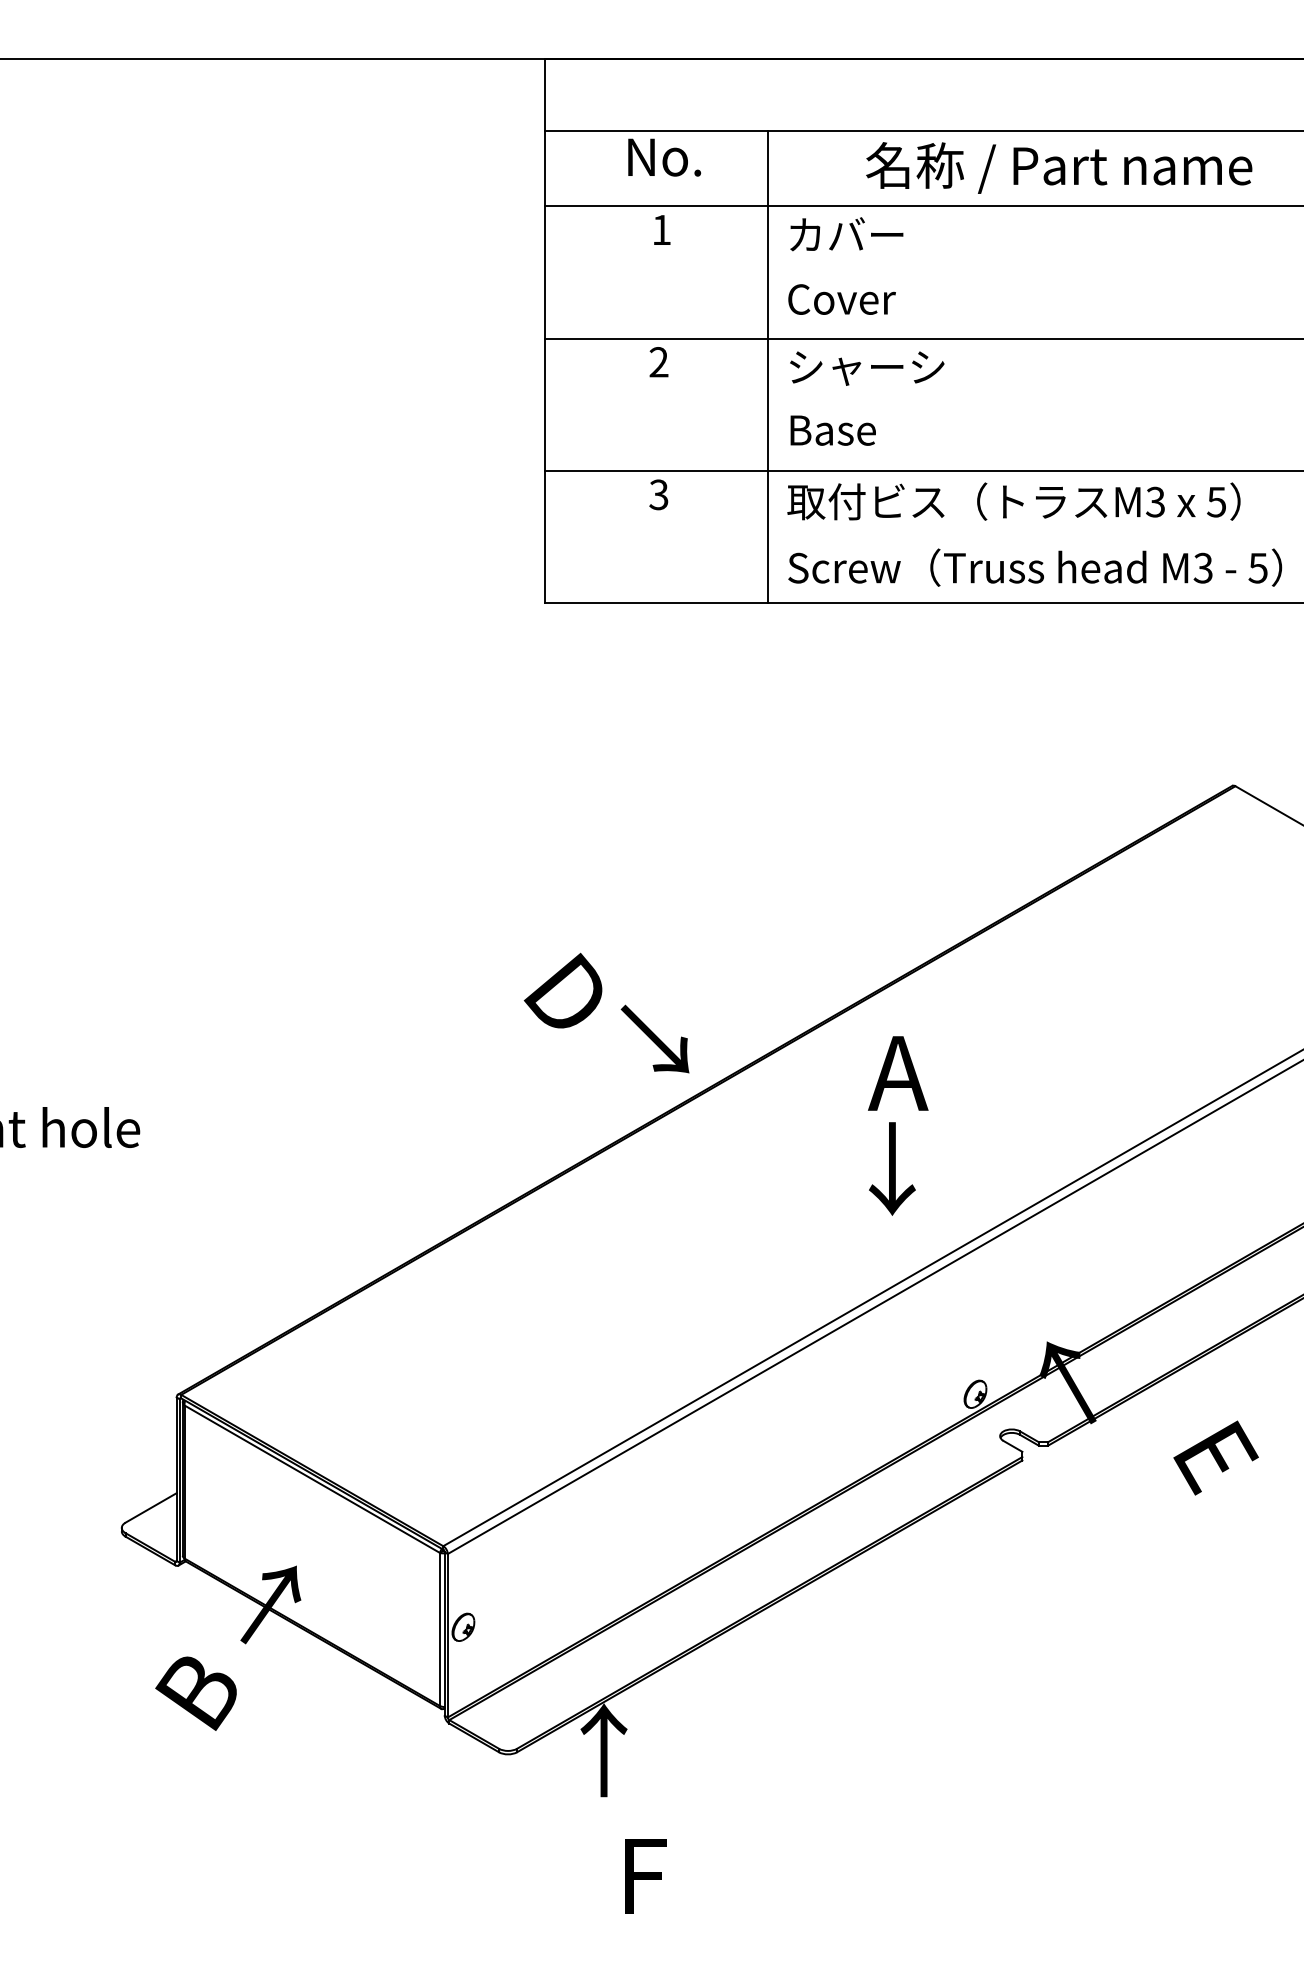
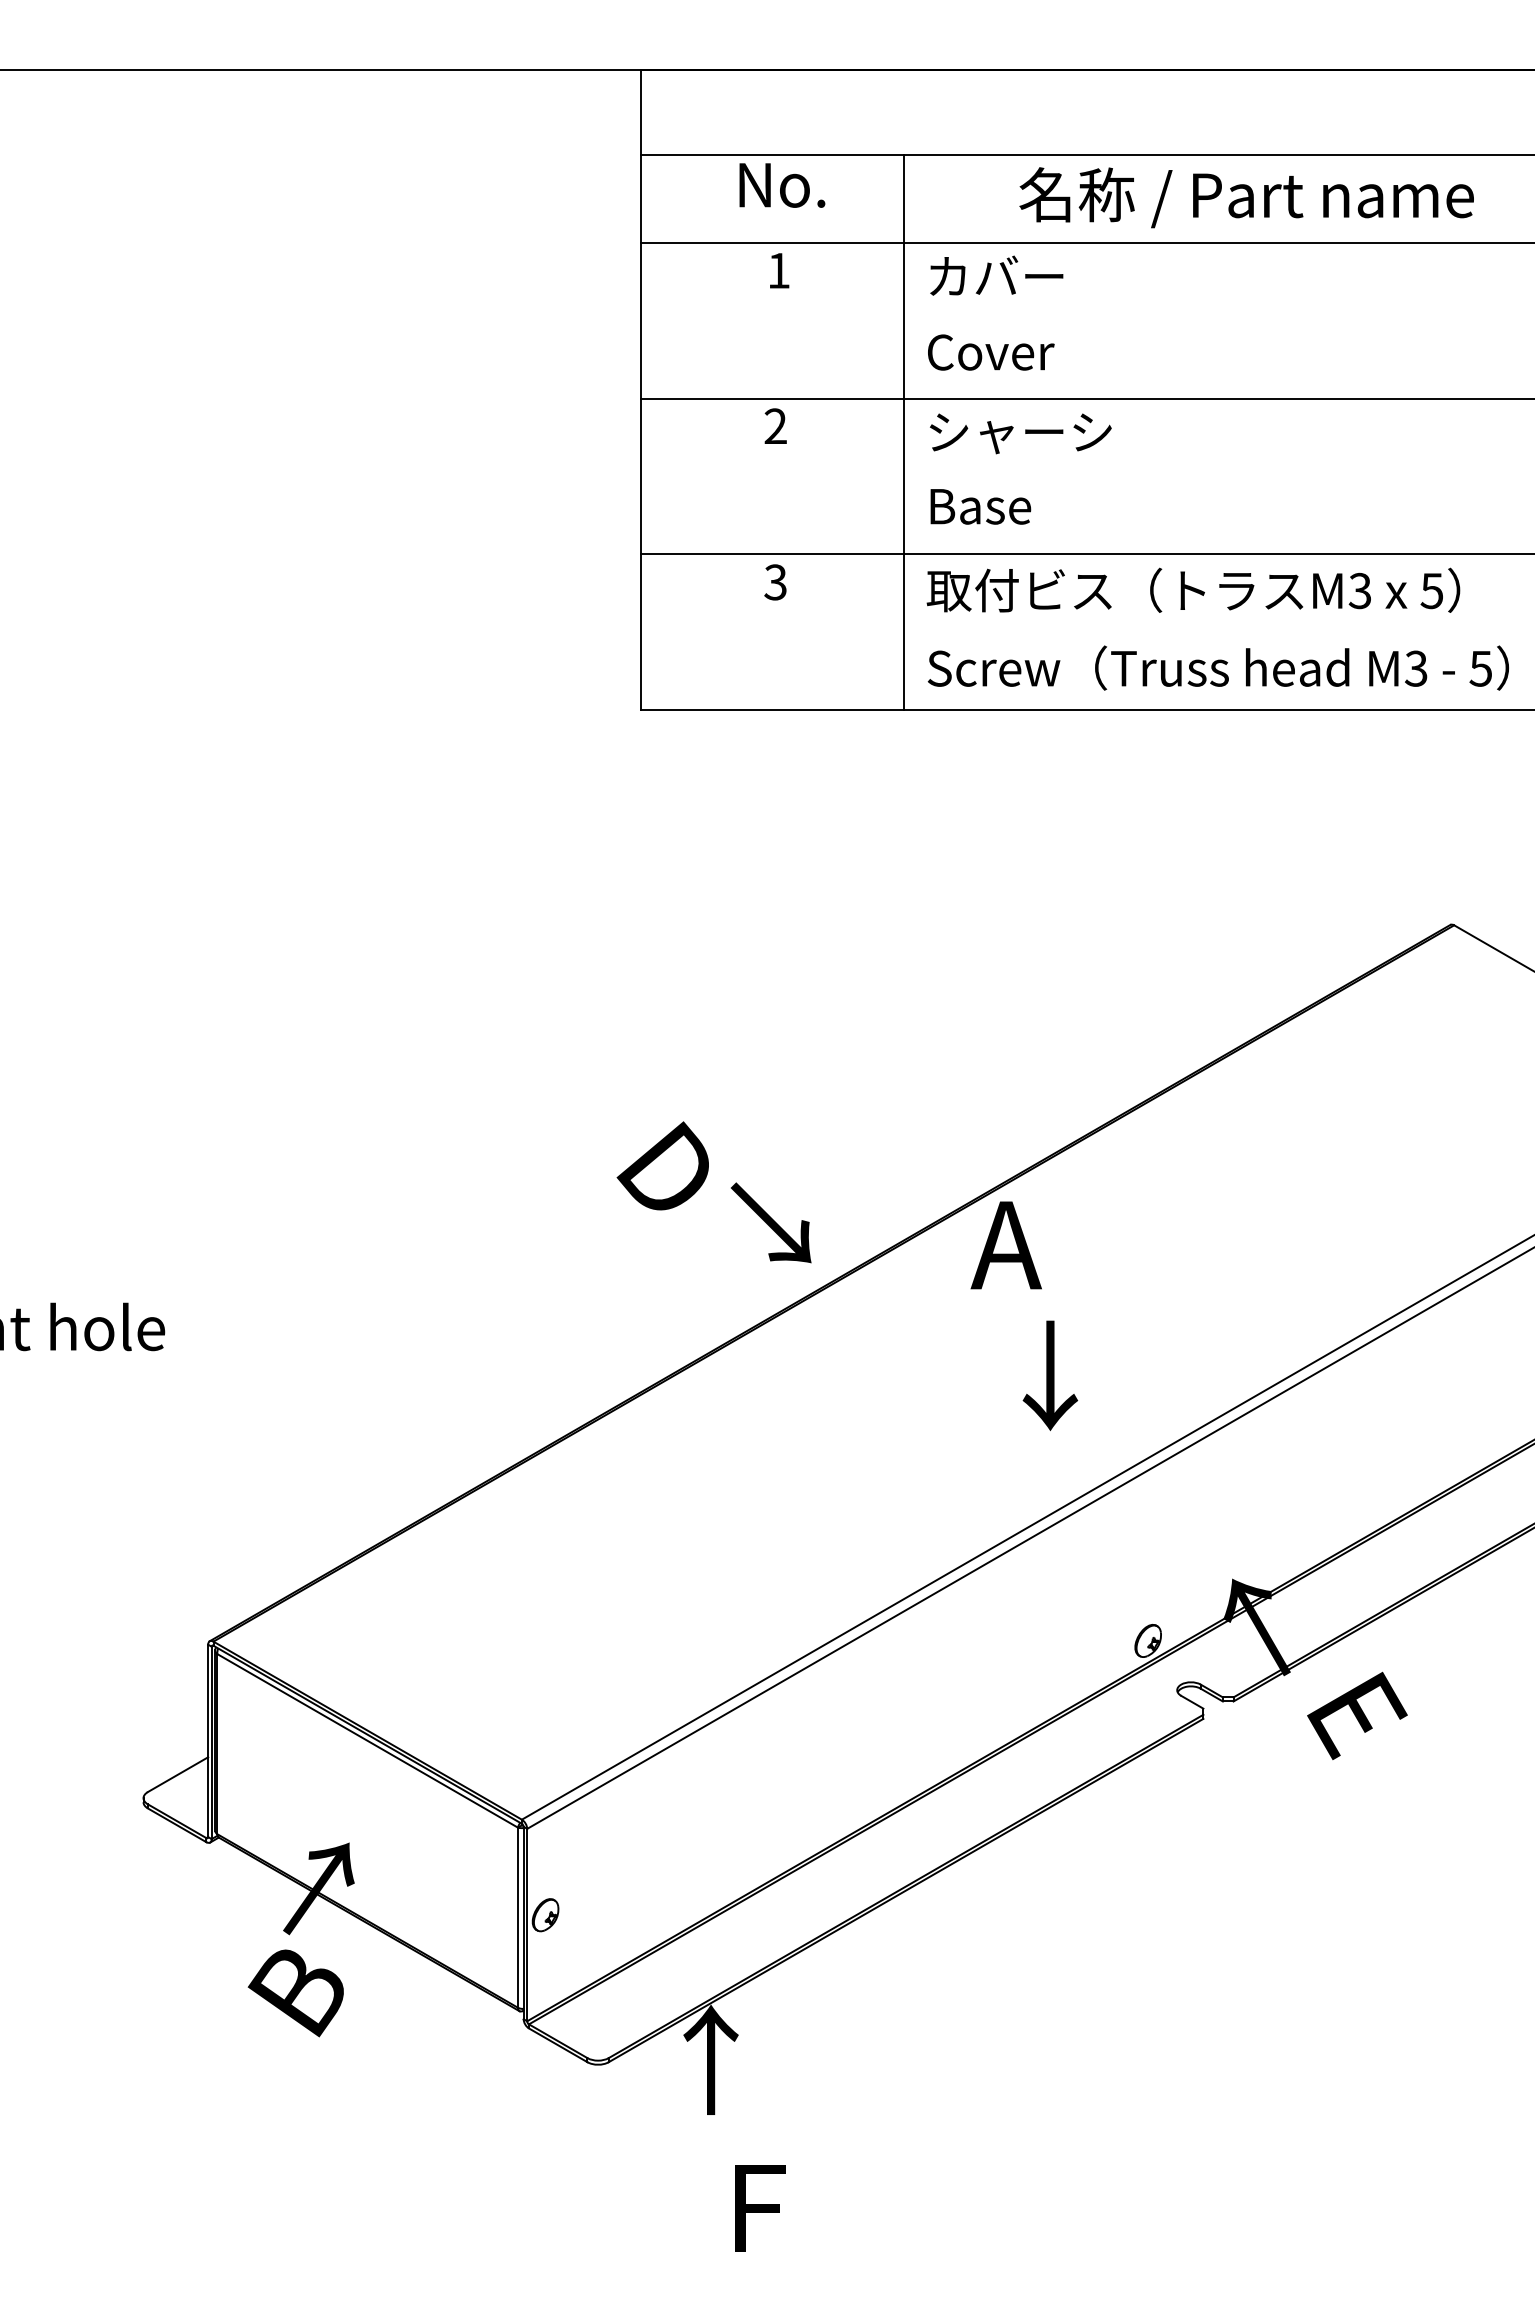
text: (897, 1073) -> (1005, 1245), moved
text: (1216, 1457) -> (1357, 1715), moved
text: (195, 1693) -> (295, 1993), moved

